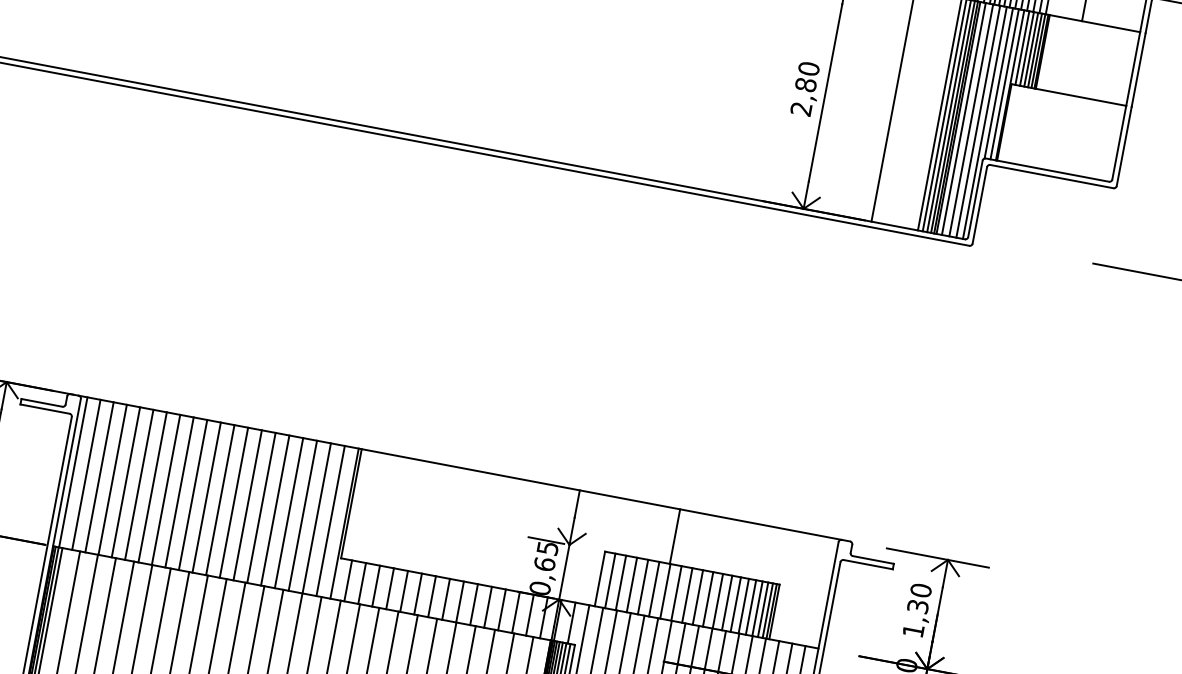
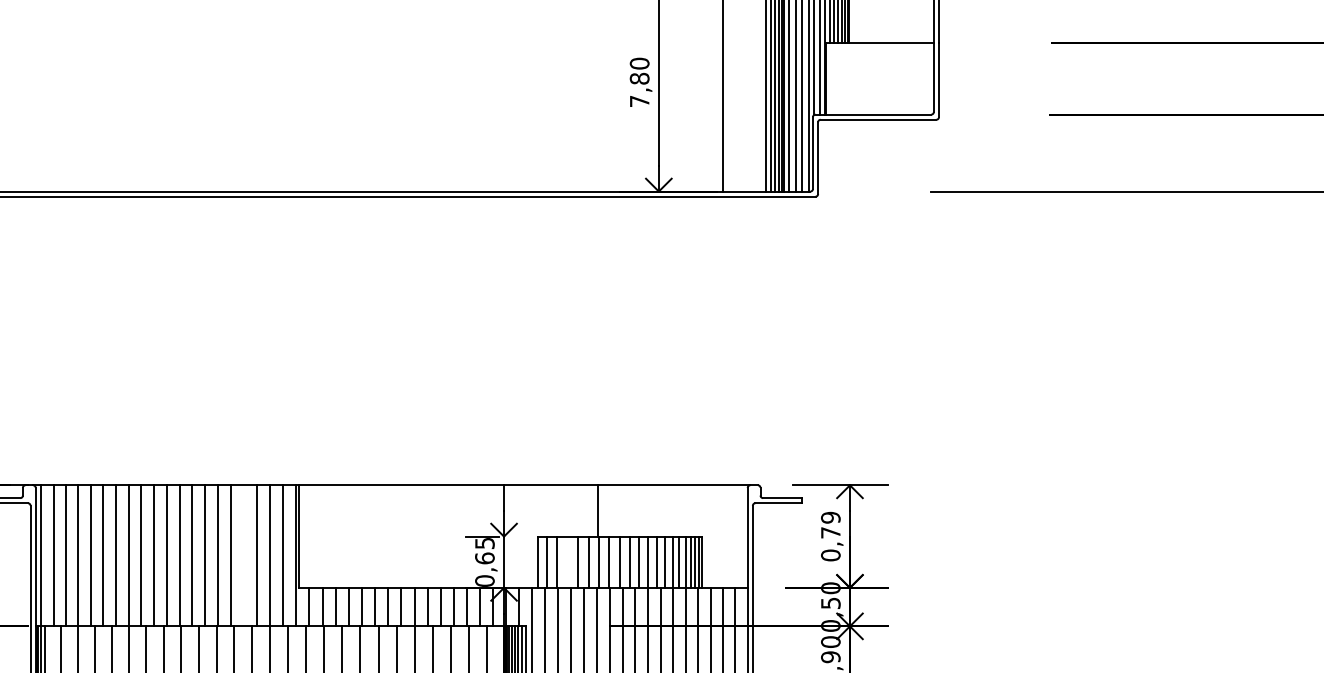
text: (801, 109) -> (639, 101), 2,80 -> 7,80
line: (289, 512) -> (244, 555), removed
line: (632, 584) -> (567, 561), removed
text: (916, 610) -> (830, 536), 1,30 -> 0,79

